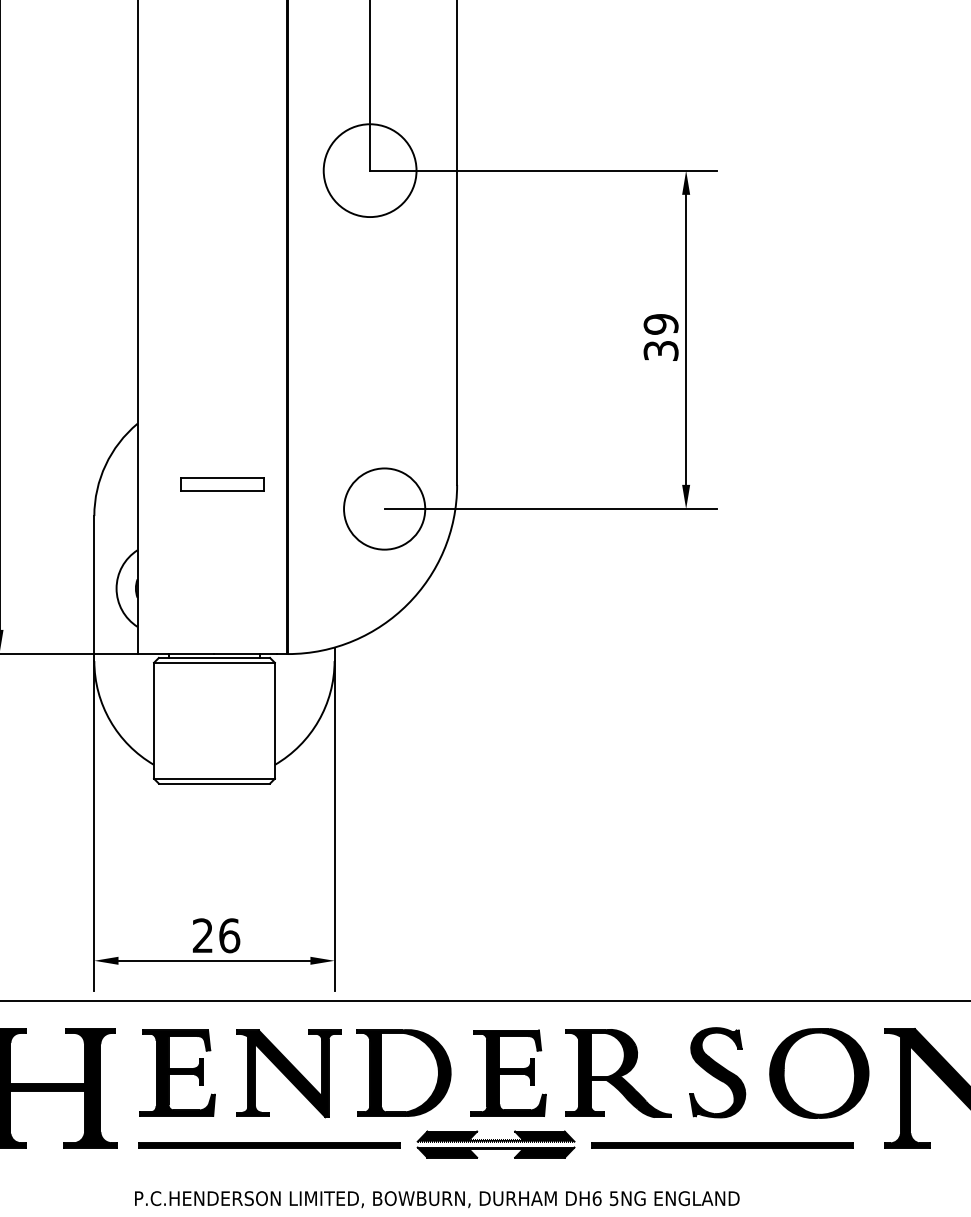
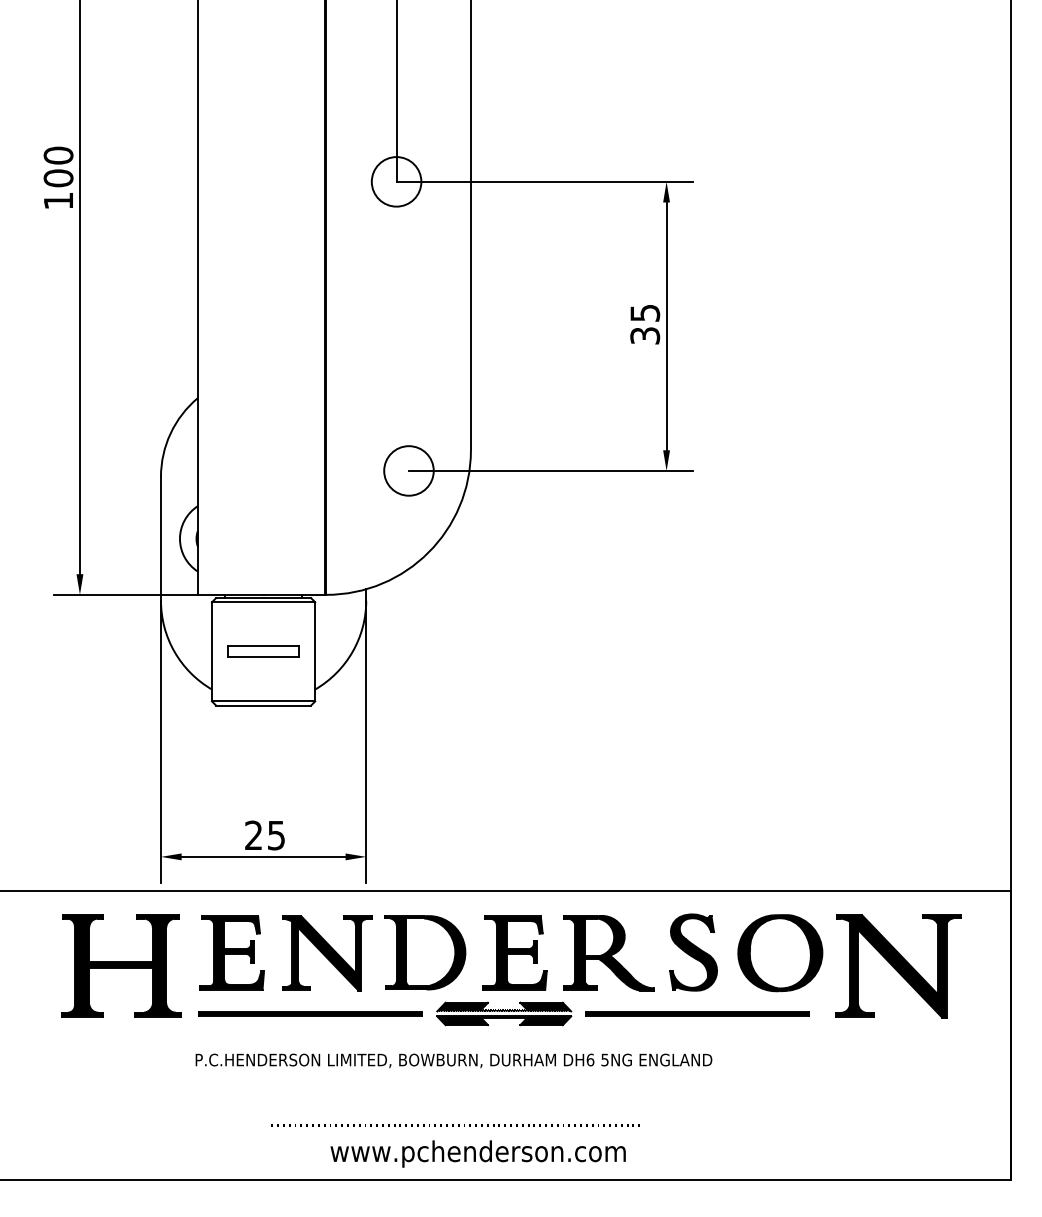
circle: (370, 170) -> (396, 181), size x0.62
text: (660, 324) -> (644, 313), 39 -> 35
part: (222, 483) -> (263, 651), moved
circle: (384, 508) -> (408, 470), size x0.71
text: (229, 935) -> (276, 835), 26 -> 25

